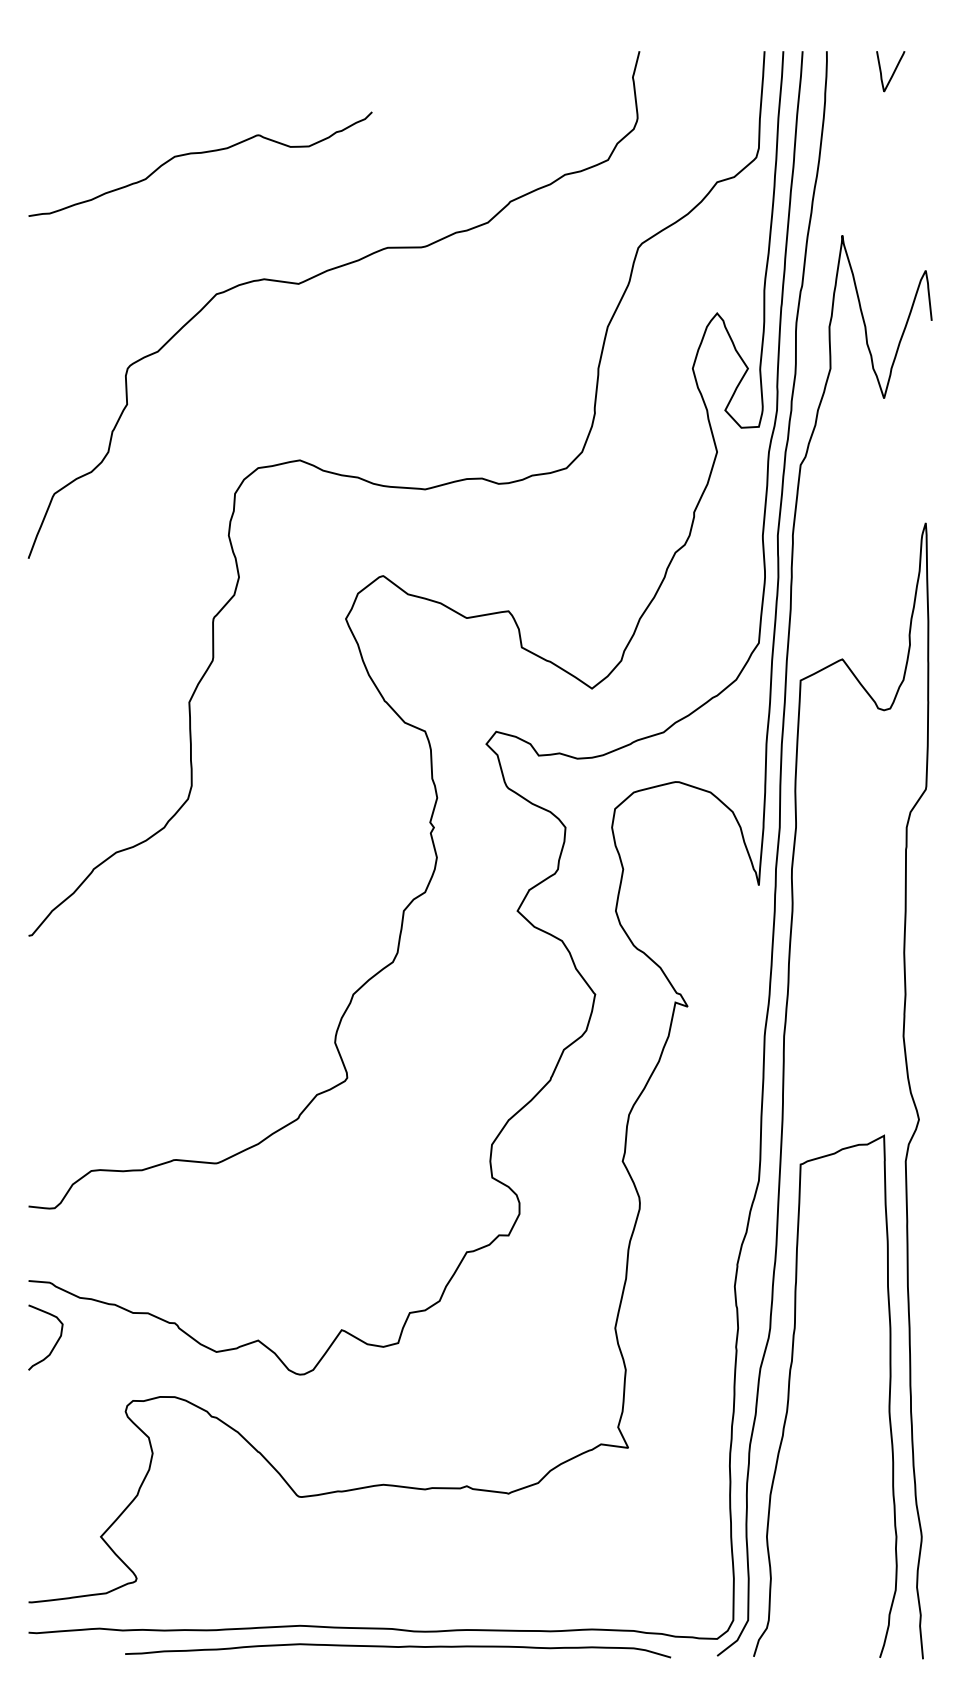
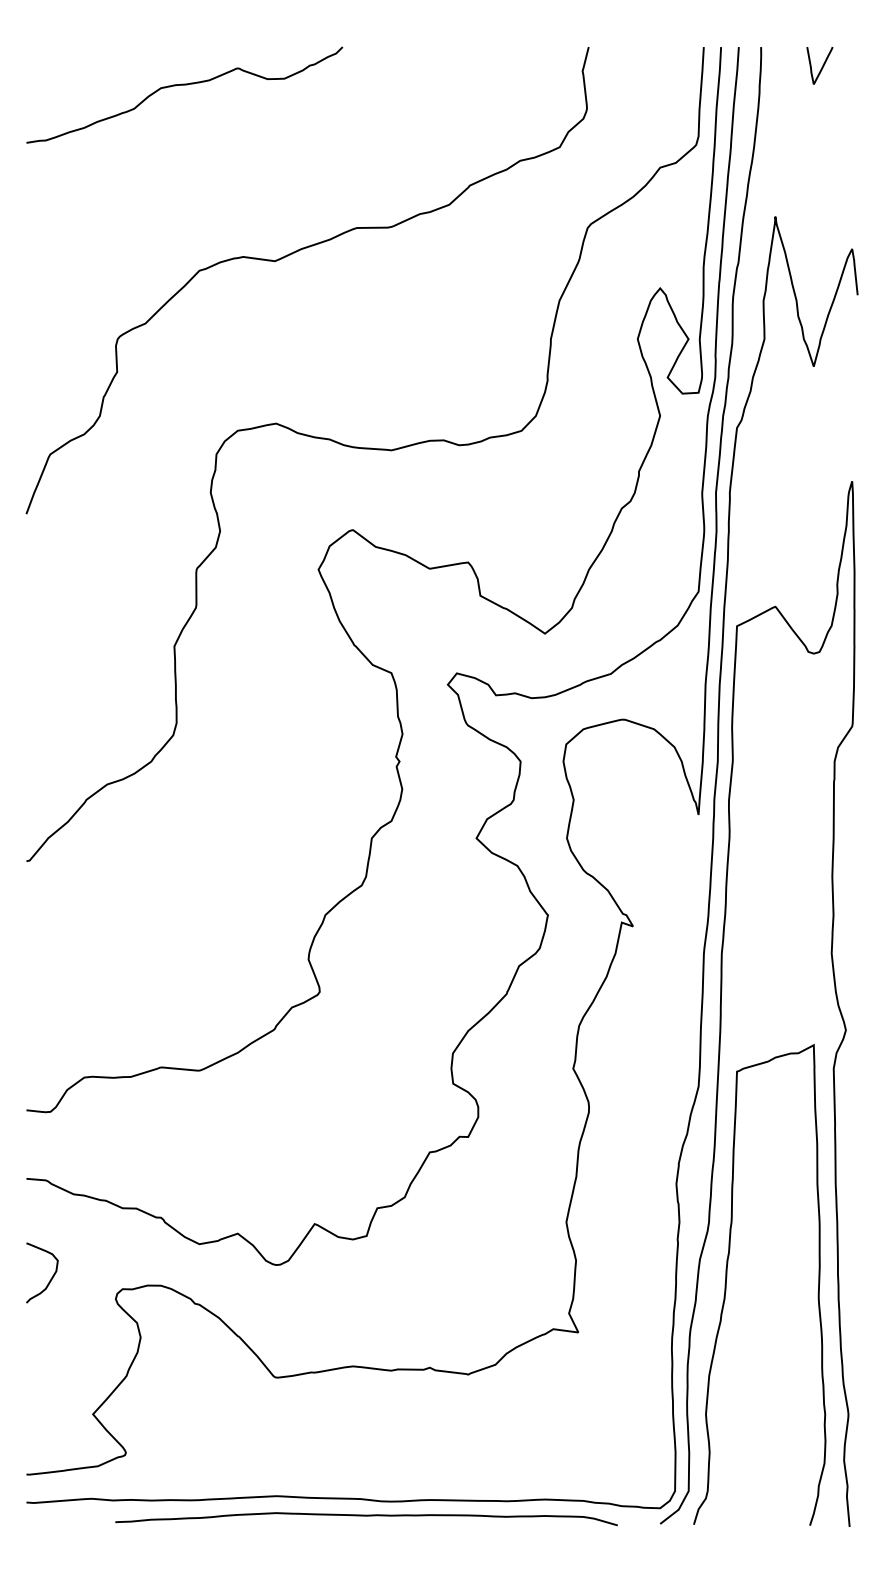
curve: (200, 153) -> (184, 85), moved
curve: (55, 1342) -> (51, 1277), moved

